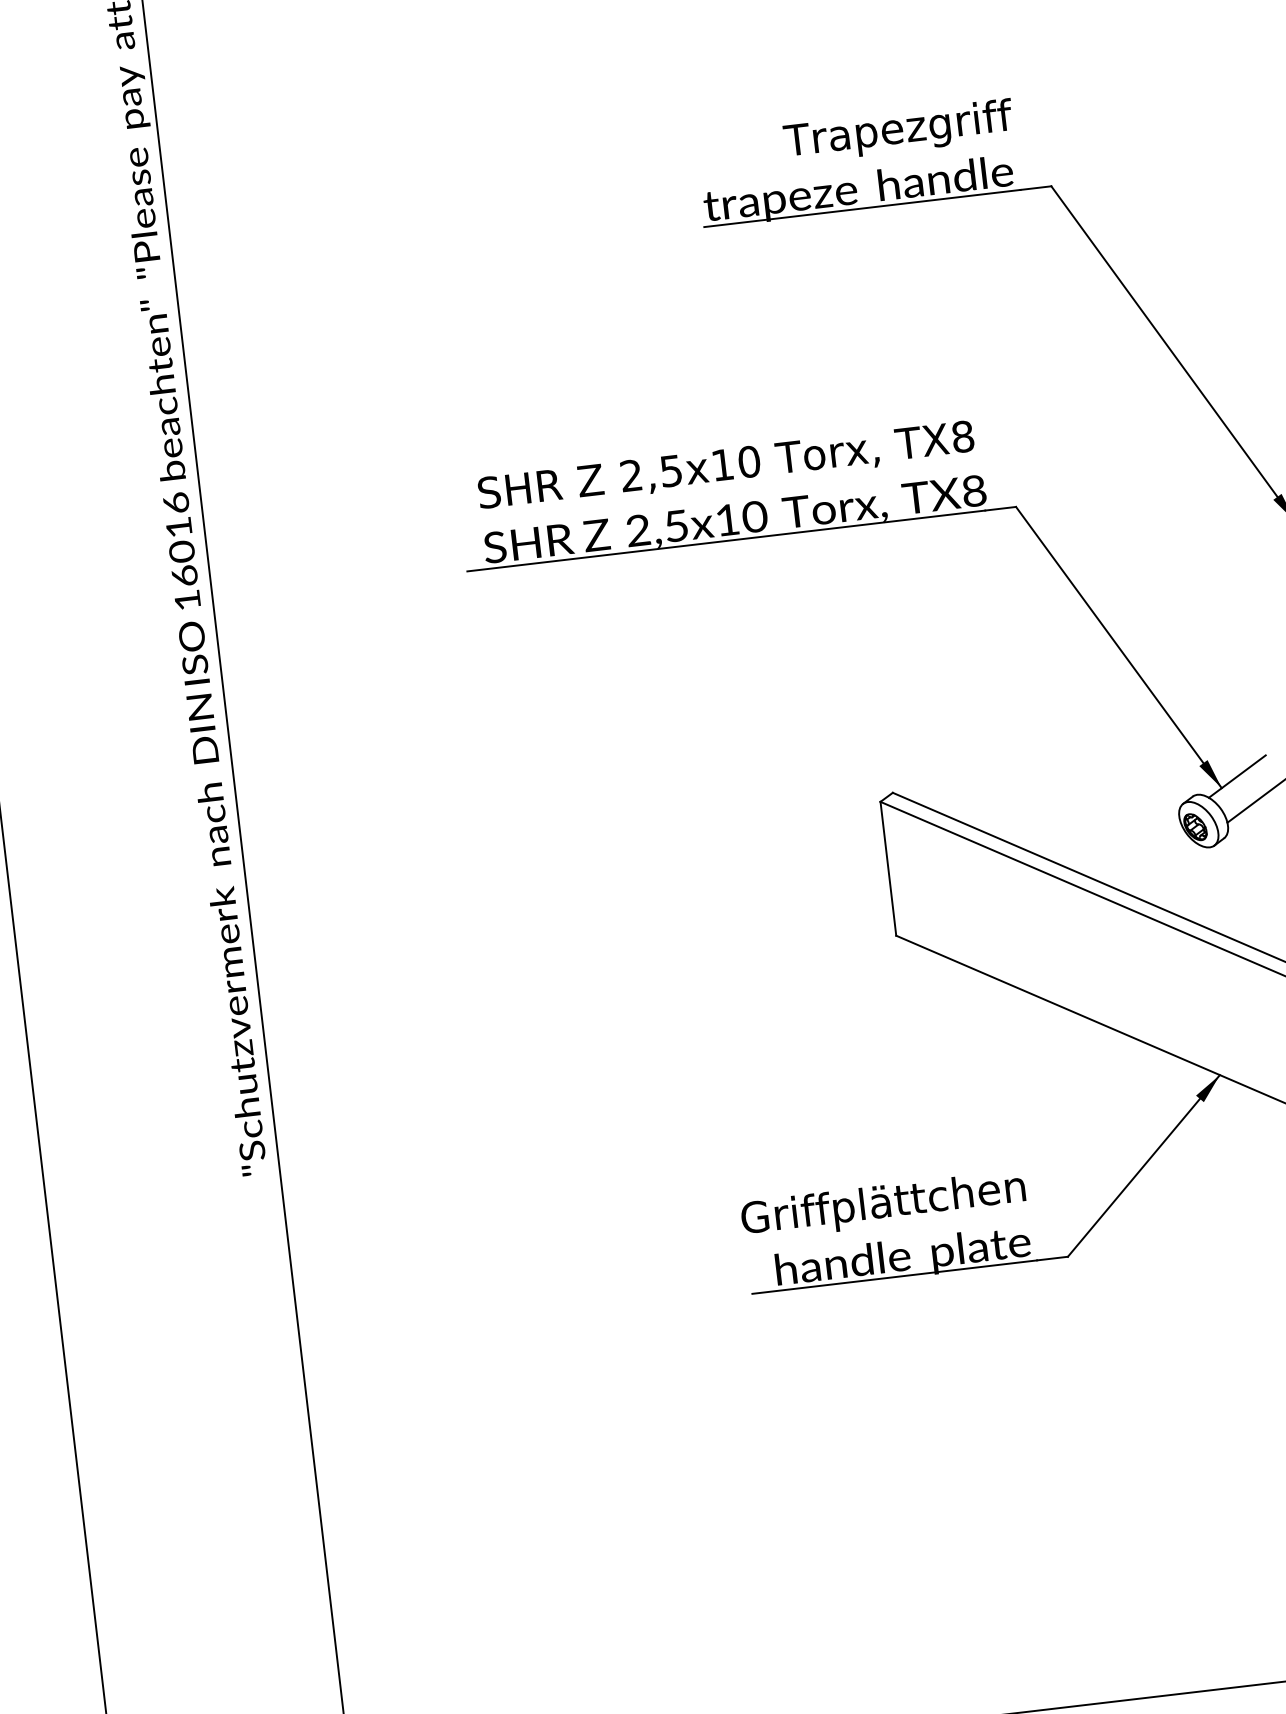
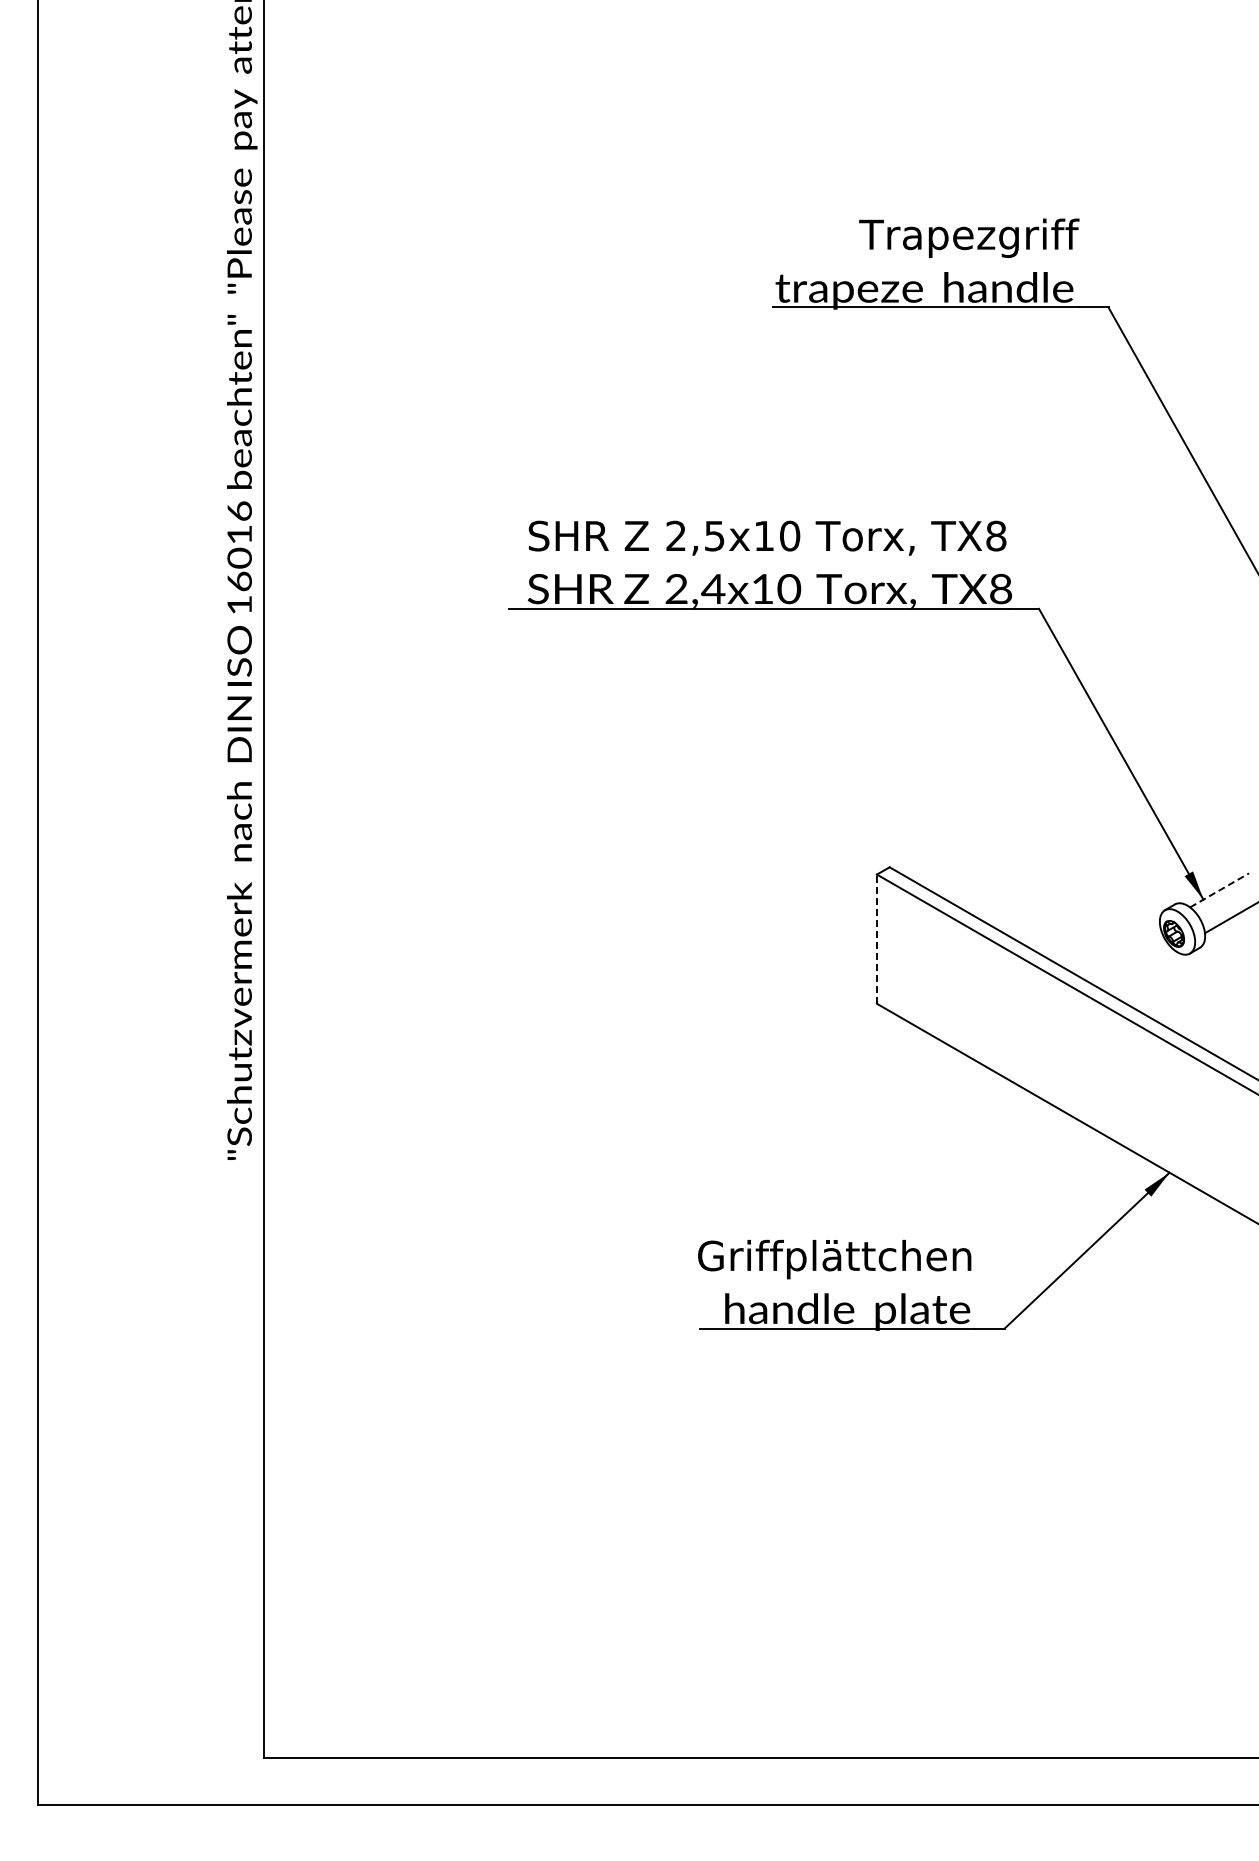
text: (676, 526) -> (713, 589), 2,5x10 -> 2,4x10
line: (1238, 776) -> (1220, 890), solid -> dashed
line: (887, 869) -> (876, 939), solid -> dashed

